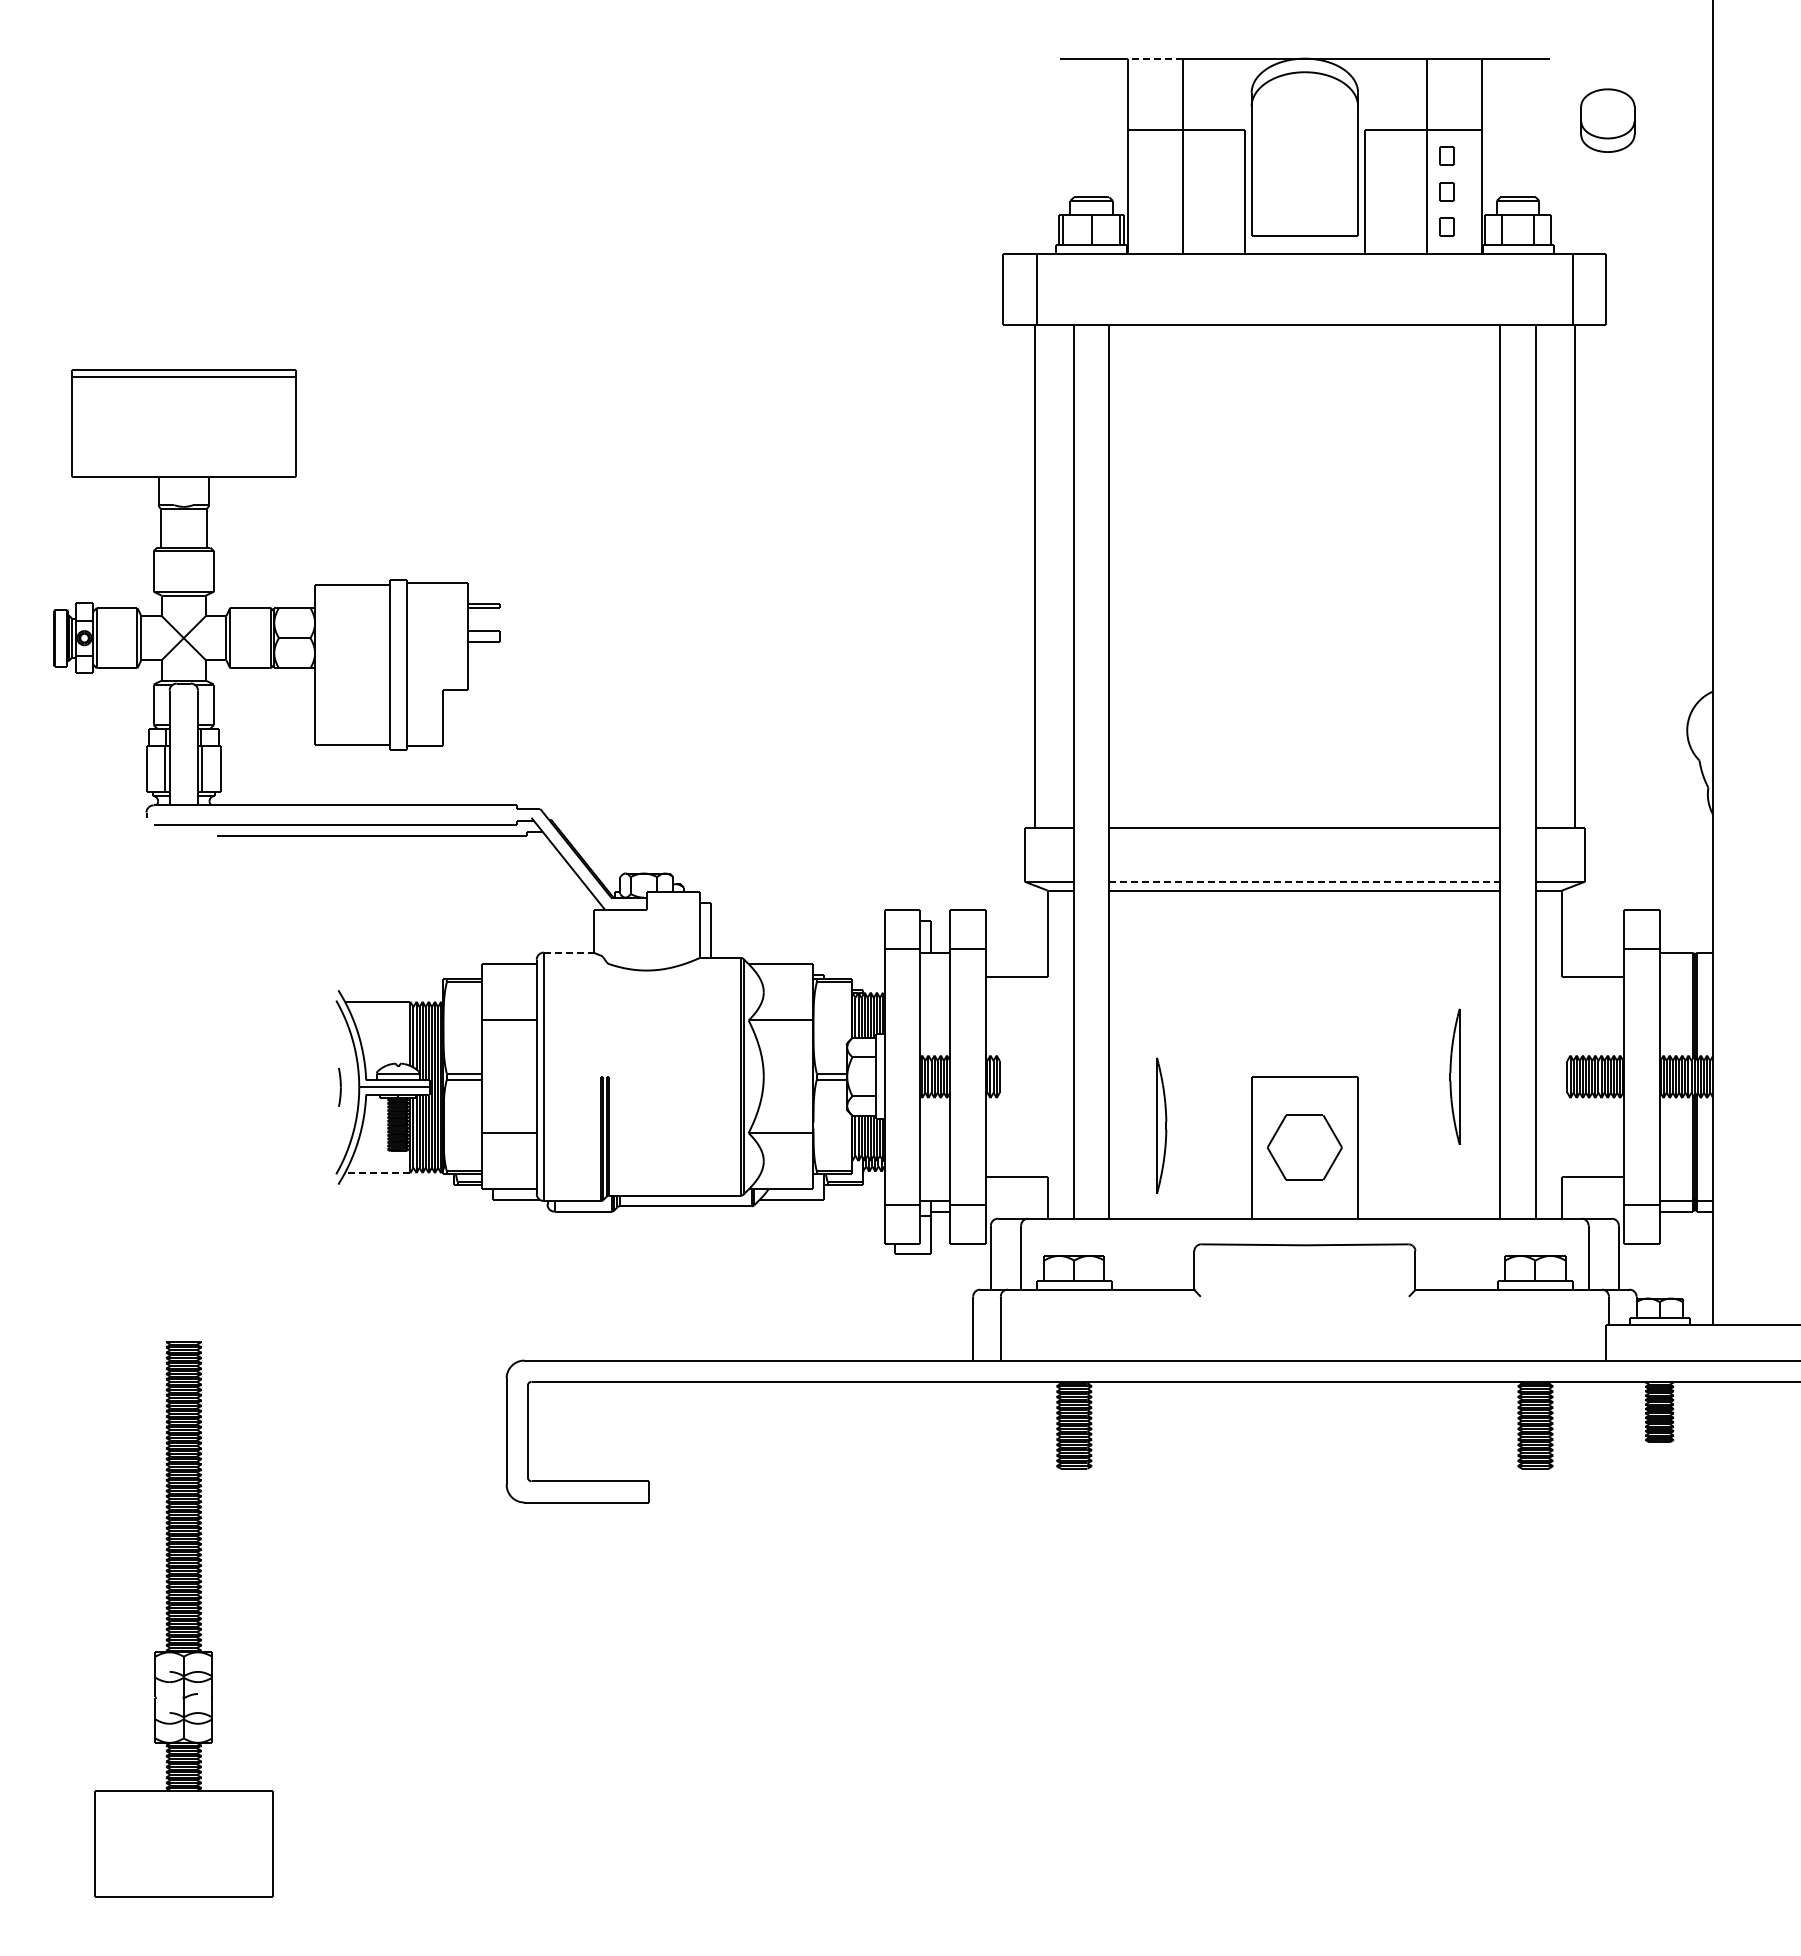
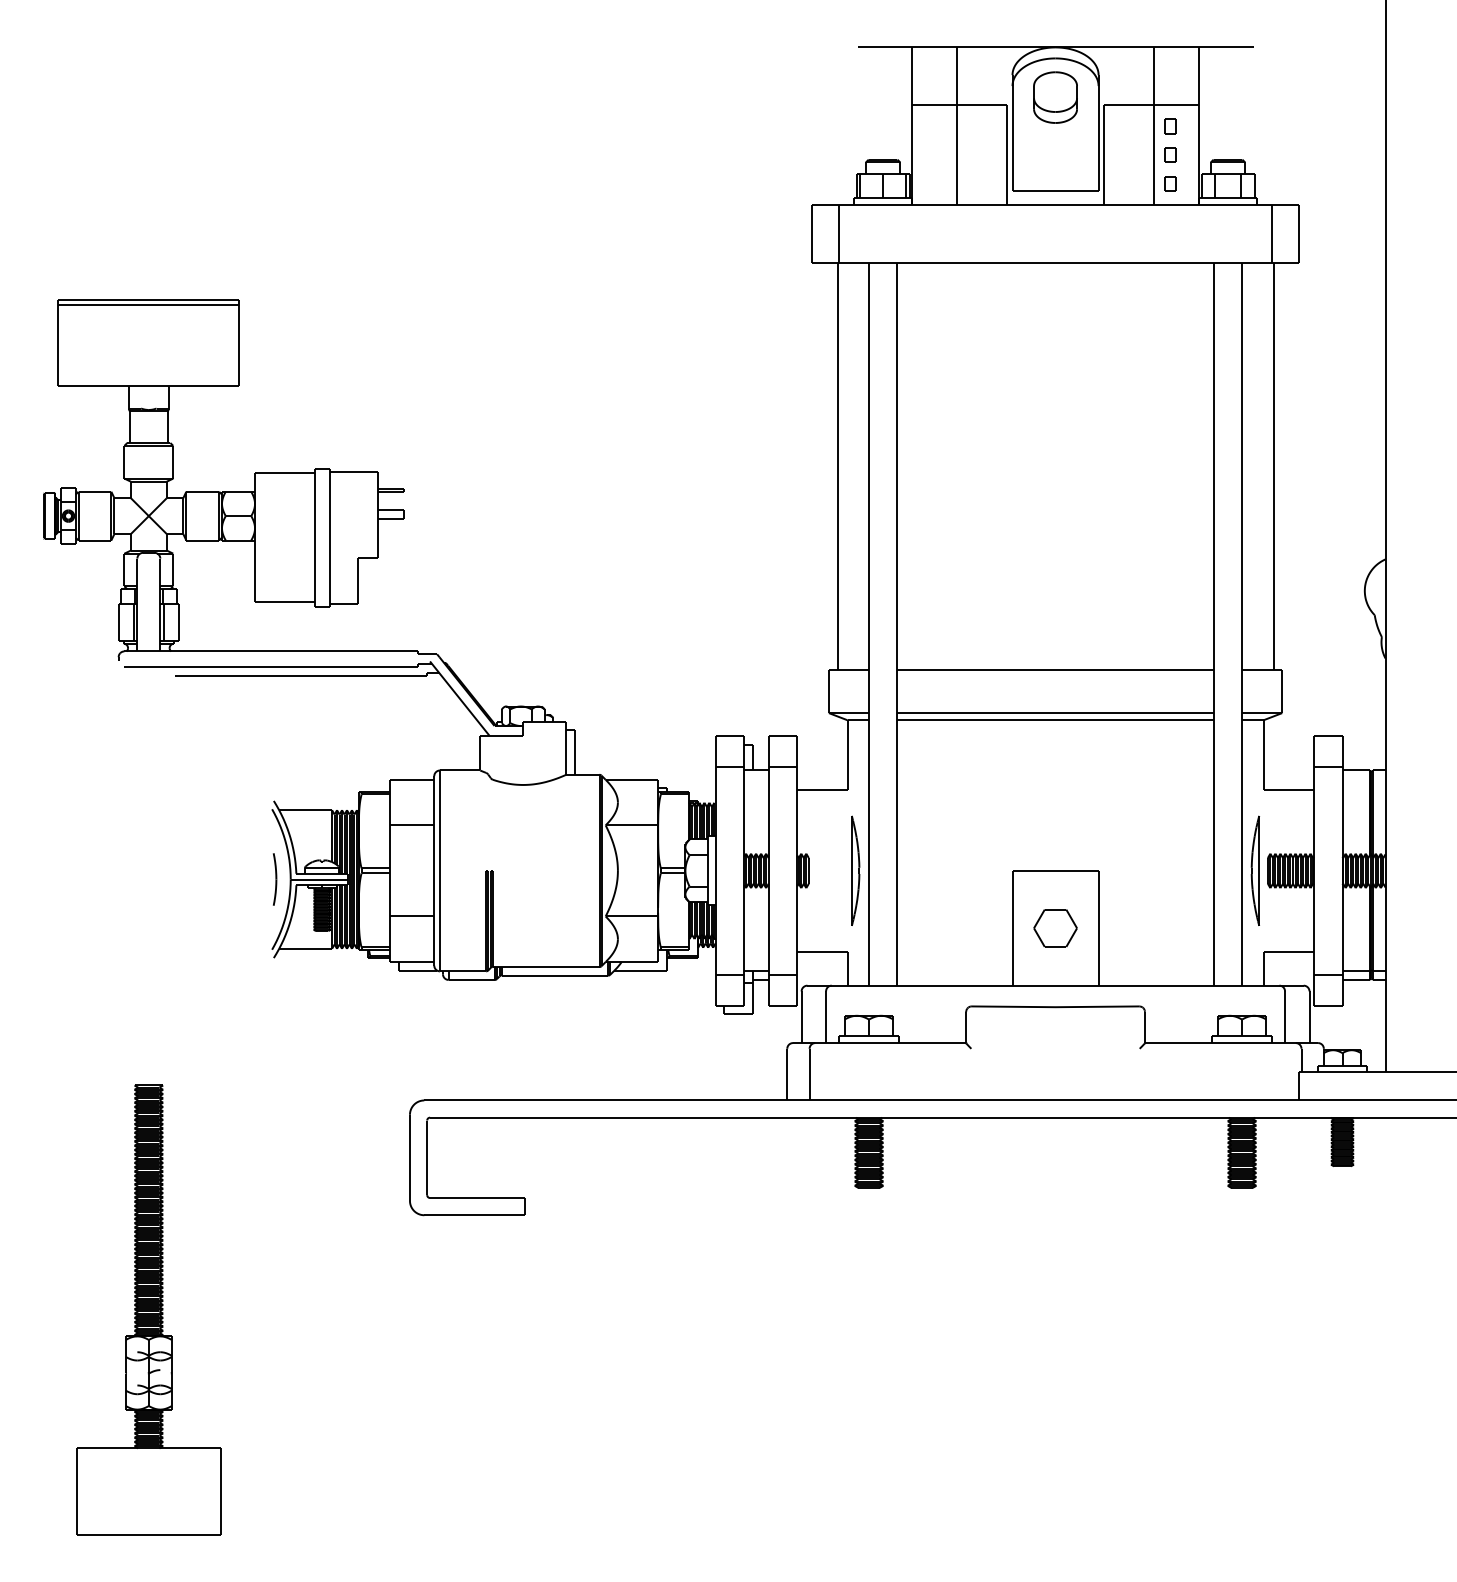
line: (1155, 58) -> (934, 47), dashed -> solid
part: (1607, 120) -> (1055, 97), moved
line: (1305, 881) -> (1056, 712), dashed -> solid
line: (568, 952) -> (459, 770), dashed -> solid
part: (1454, 1076) -> (1255, 870), moved
part: (339, 1087) -> (274, 879), size x1.67
part: (1161, 1125) -> (855, 870), moved
part: (1304, 1147) -> (1055, 928), size x0.71
line: (377, 1173) -> (305, 949), dashed -> solid

